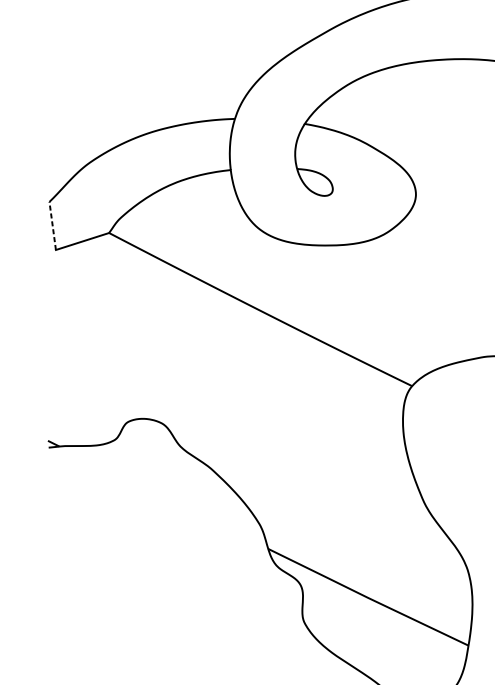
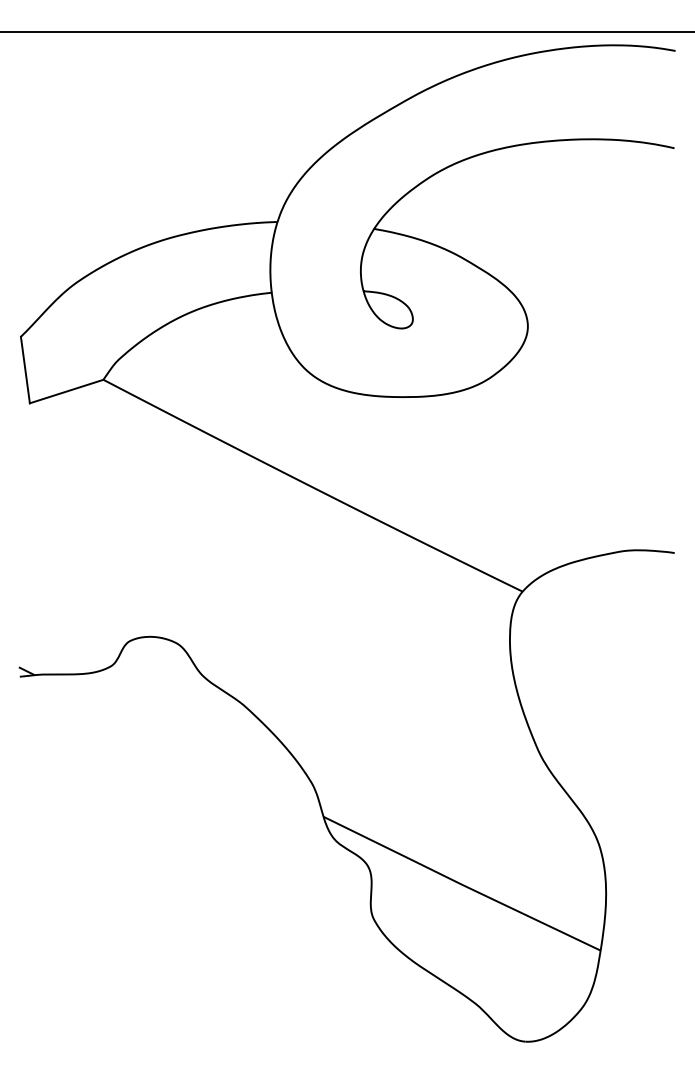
line: (52, 226) -> (25, 370), dashed -> solid

